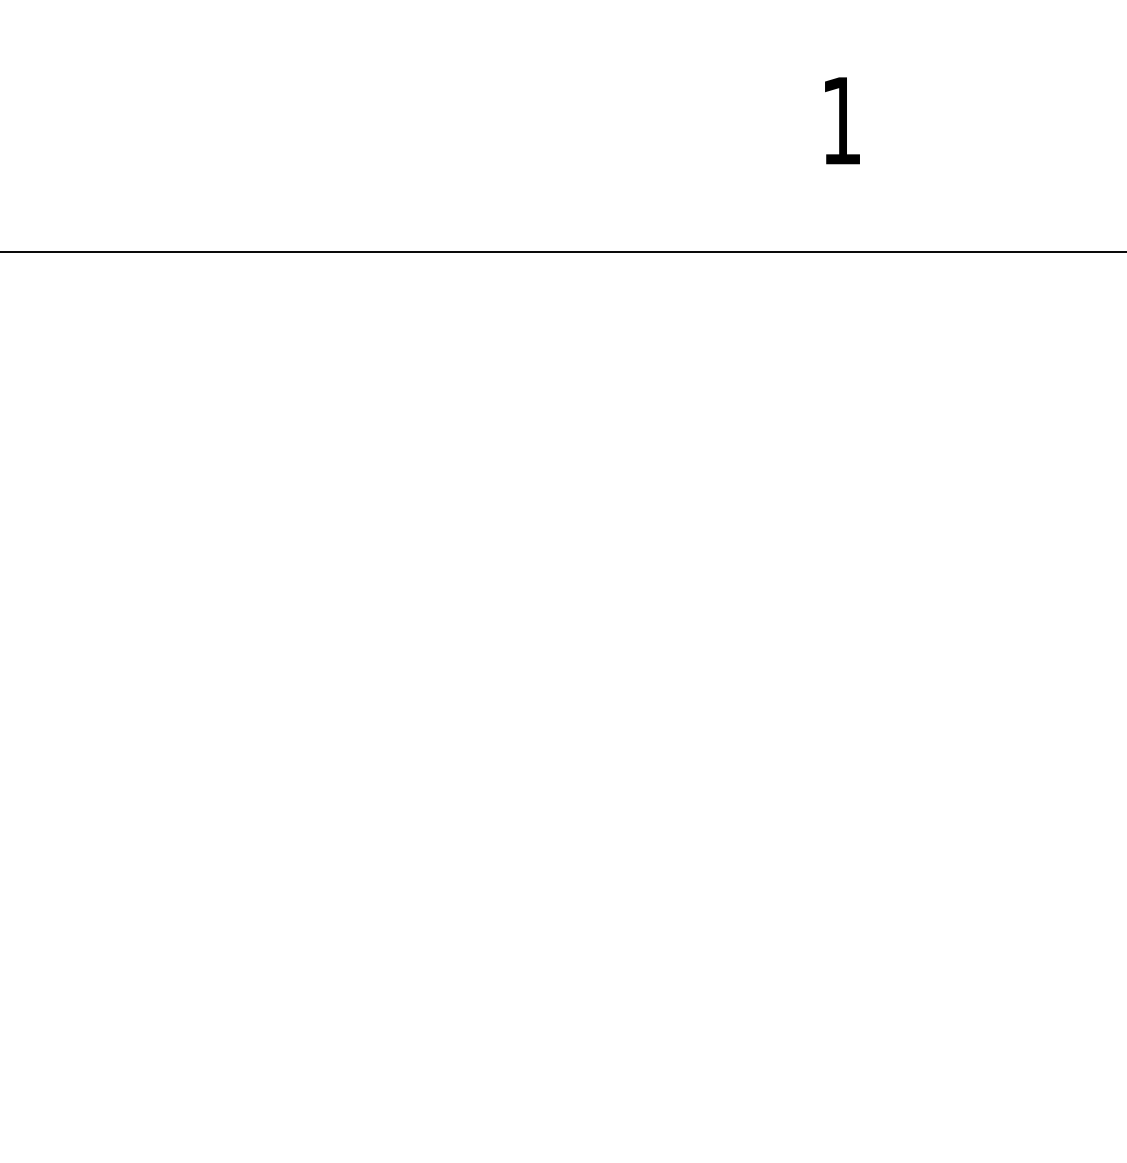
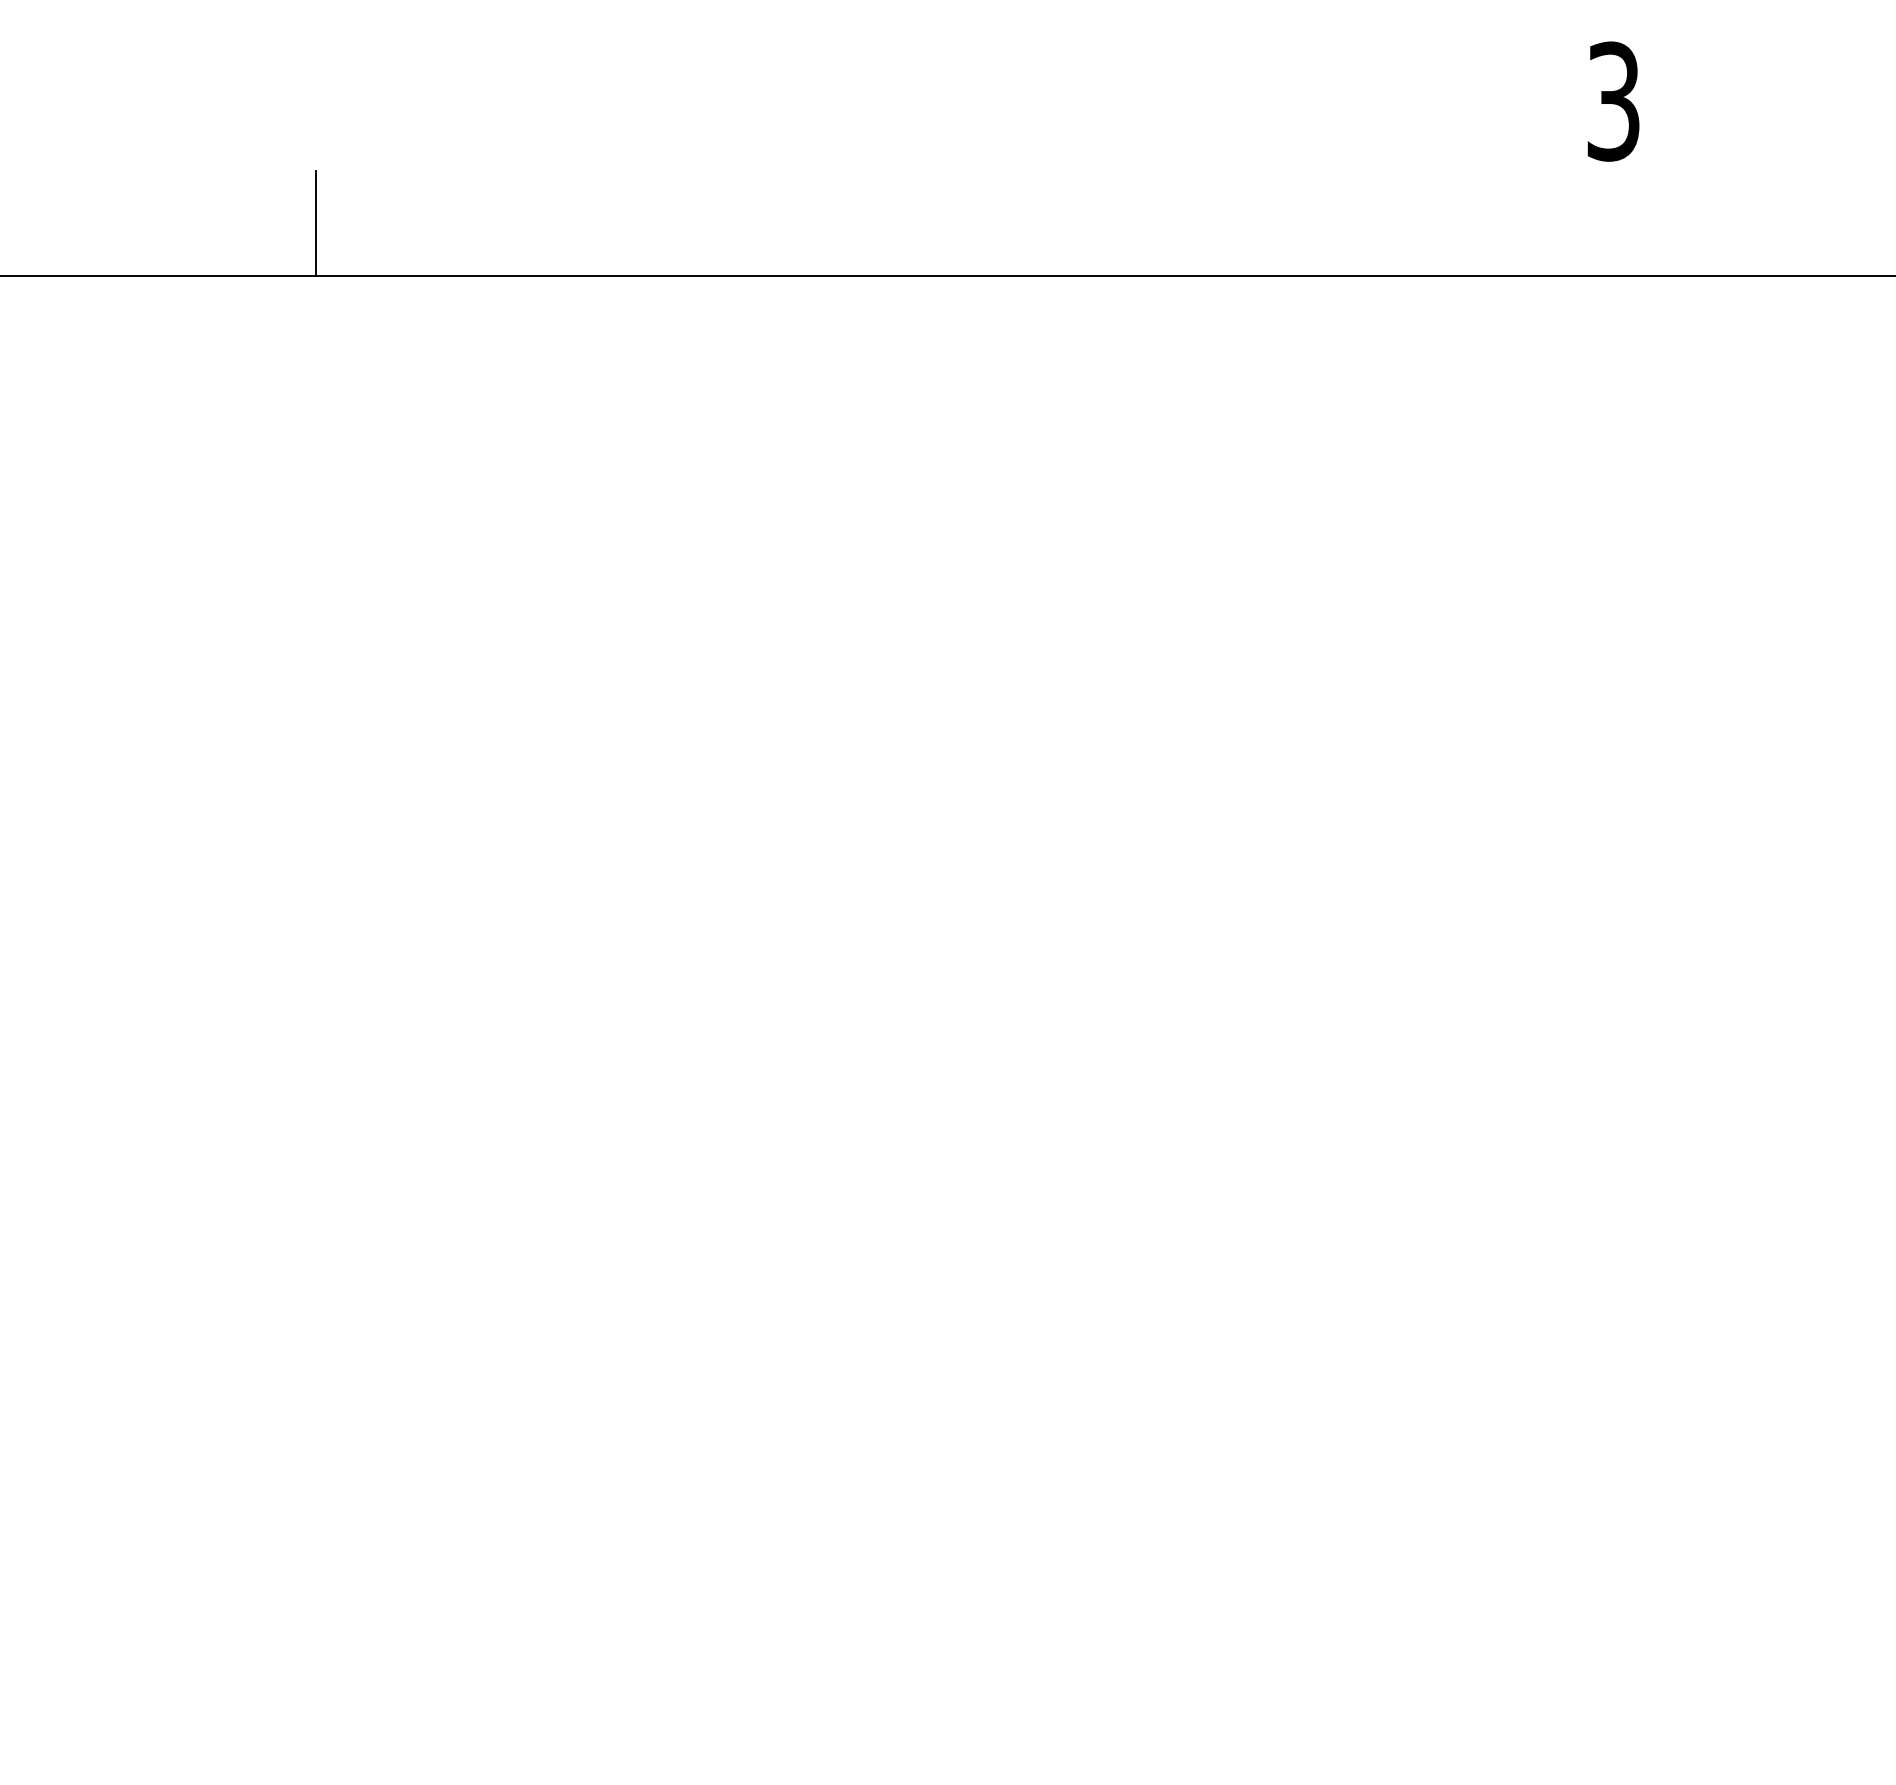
text: (841, 120) -> (1613, 101), 1 -> 3

